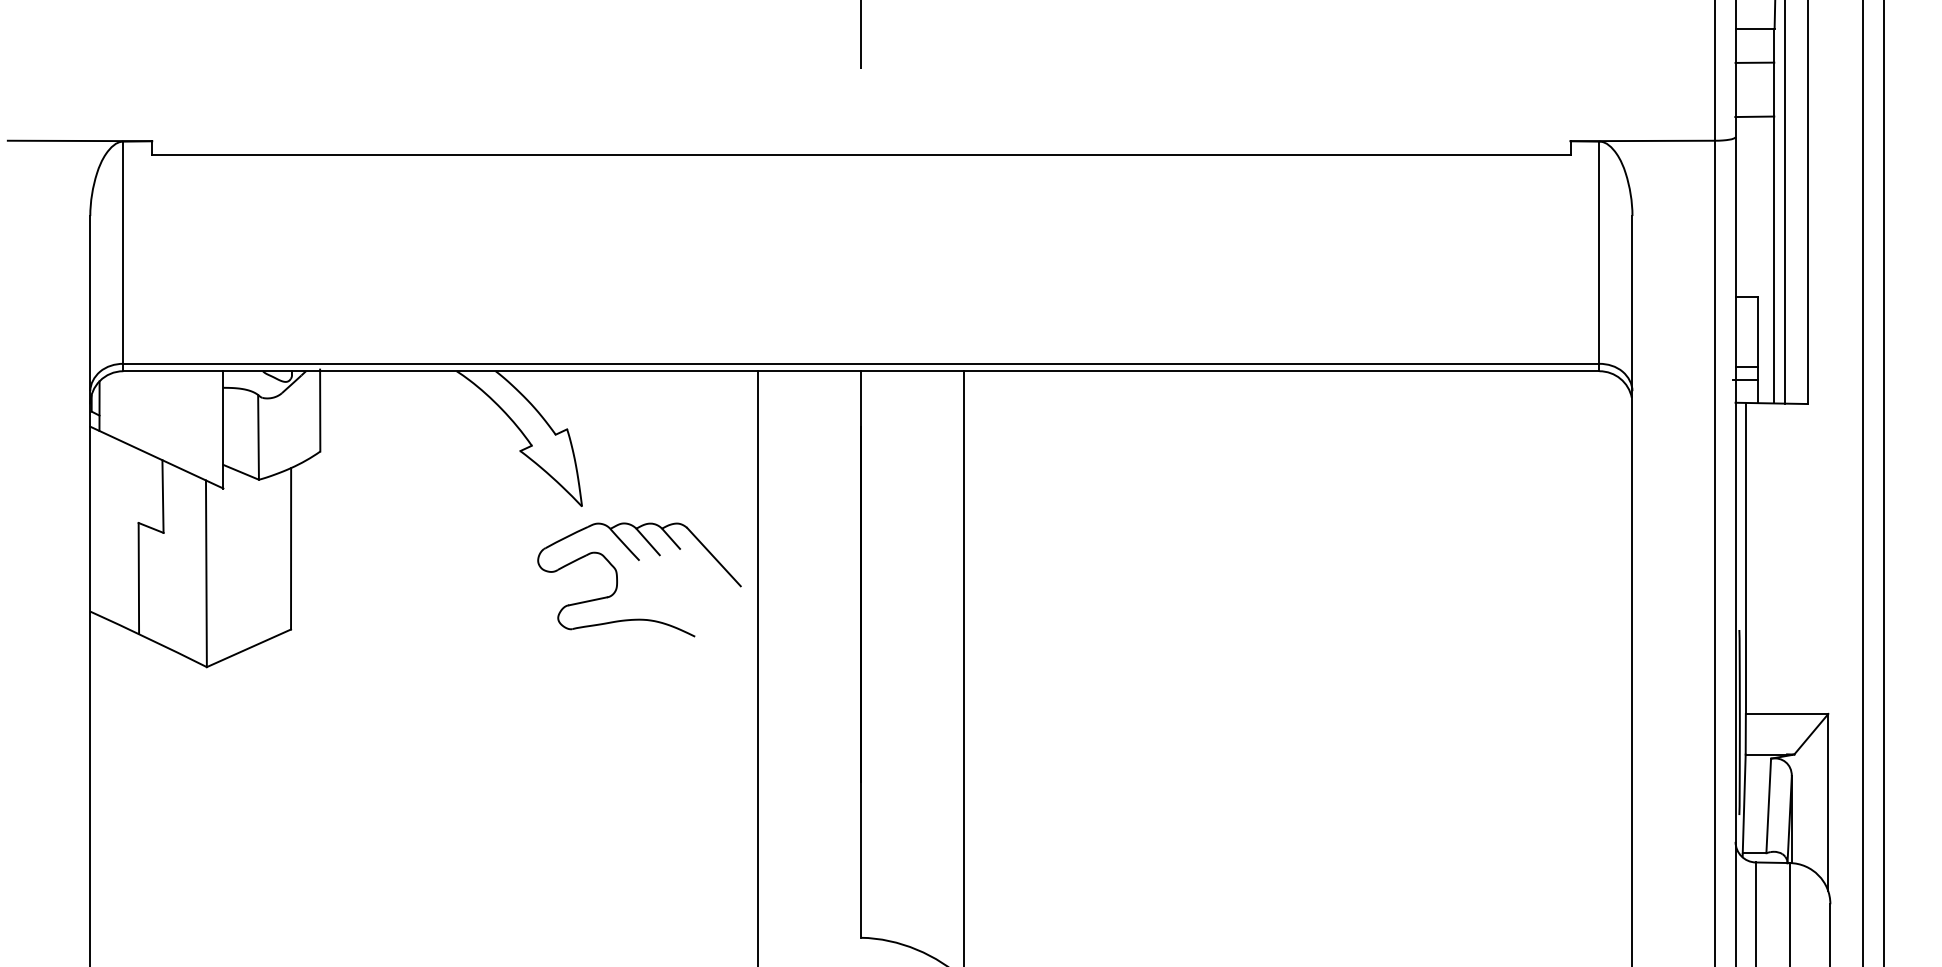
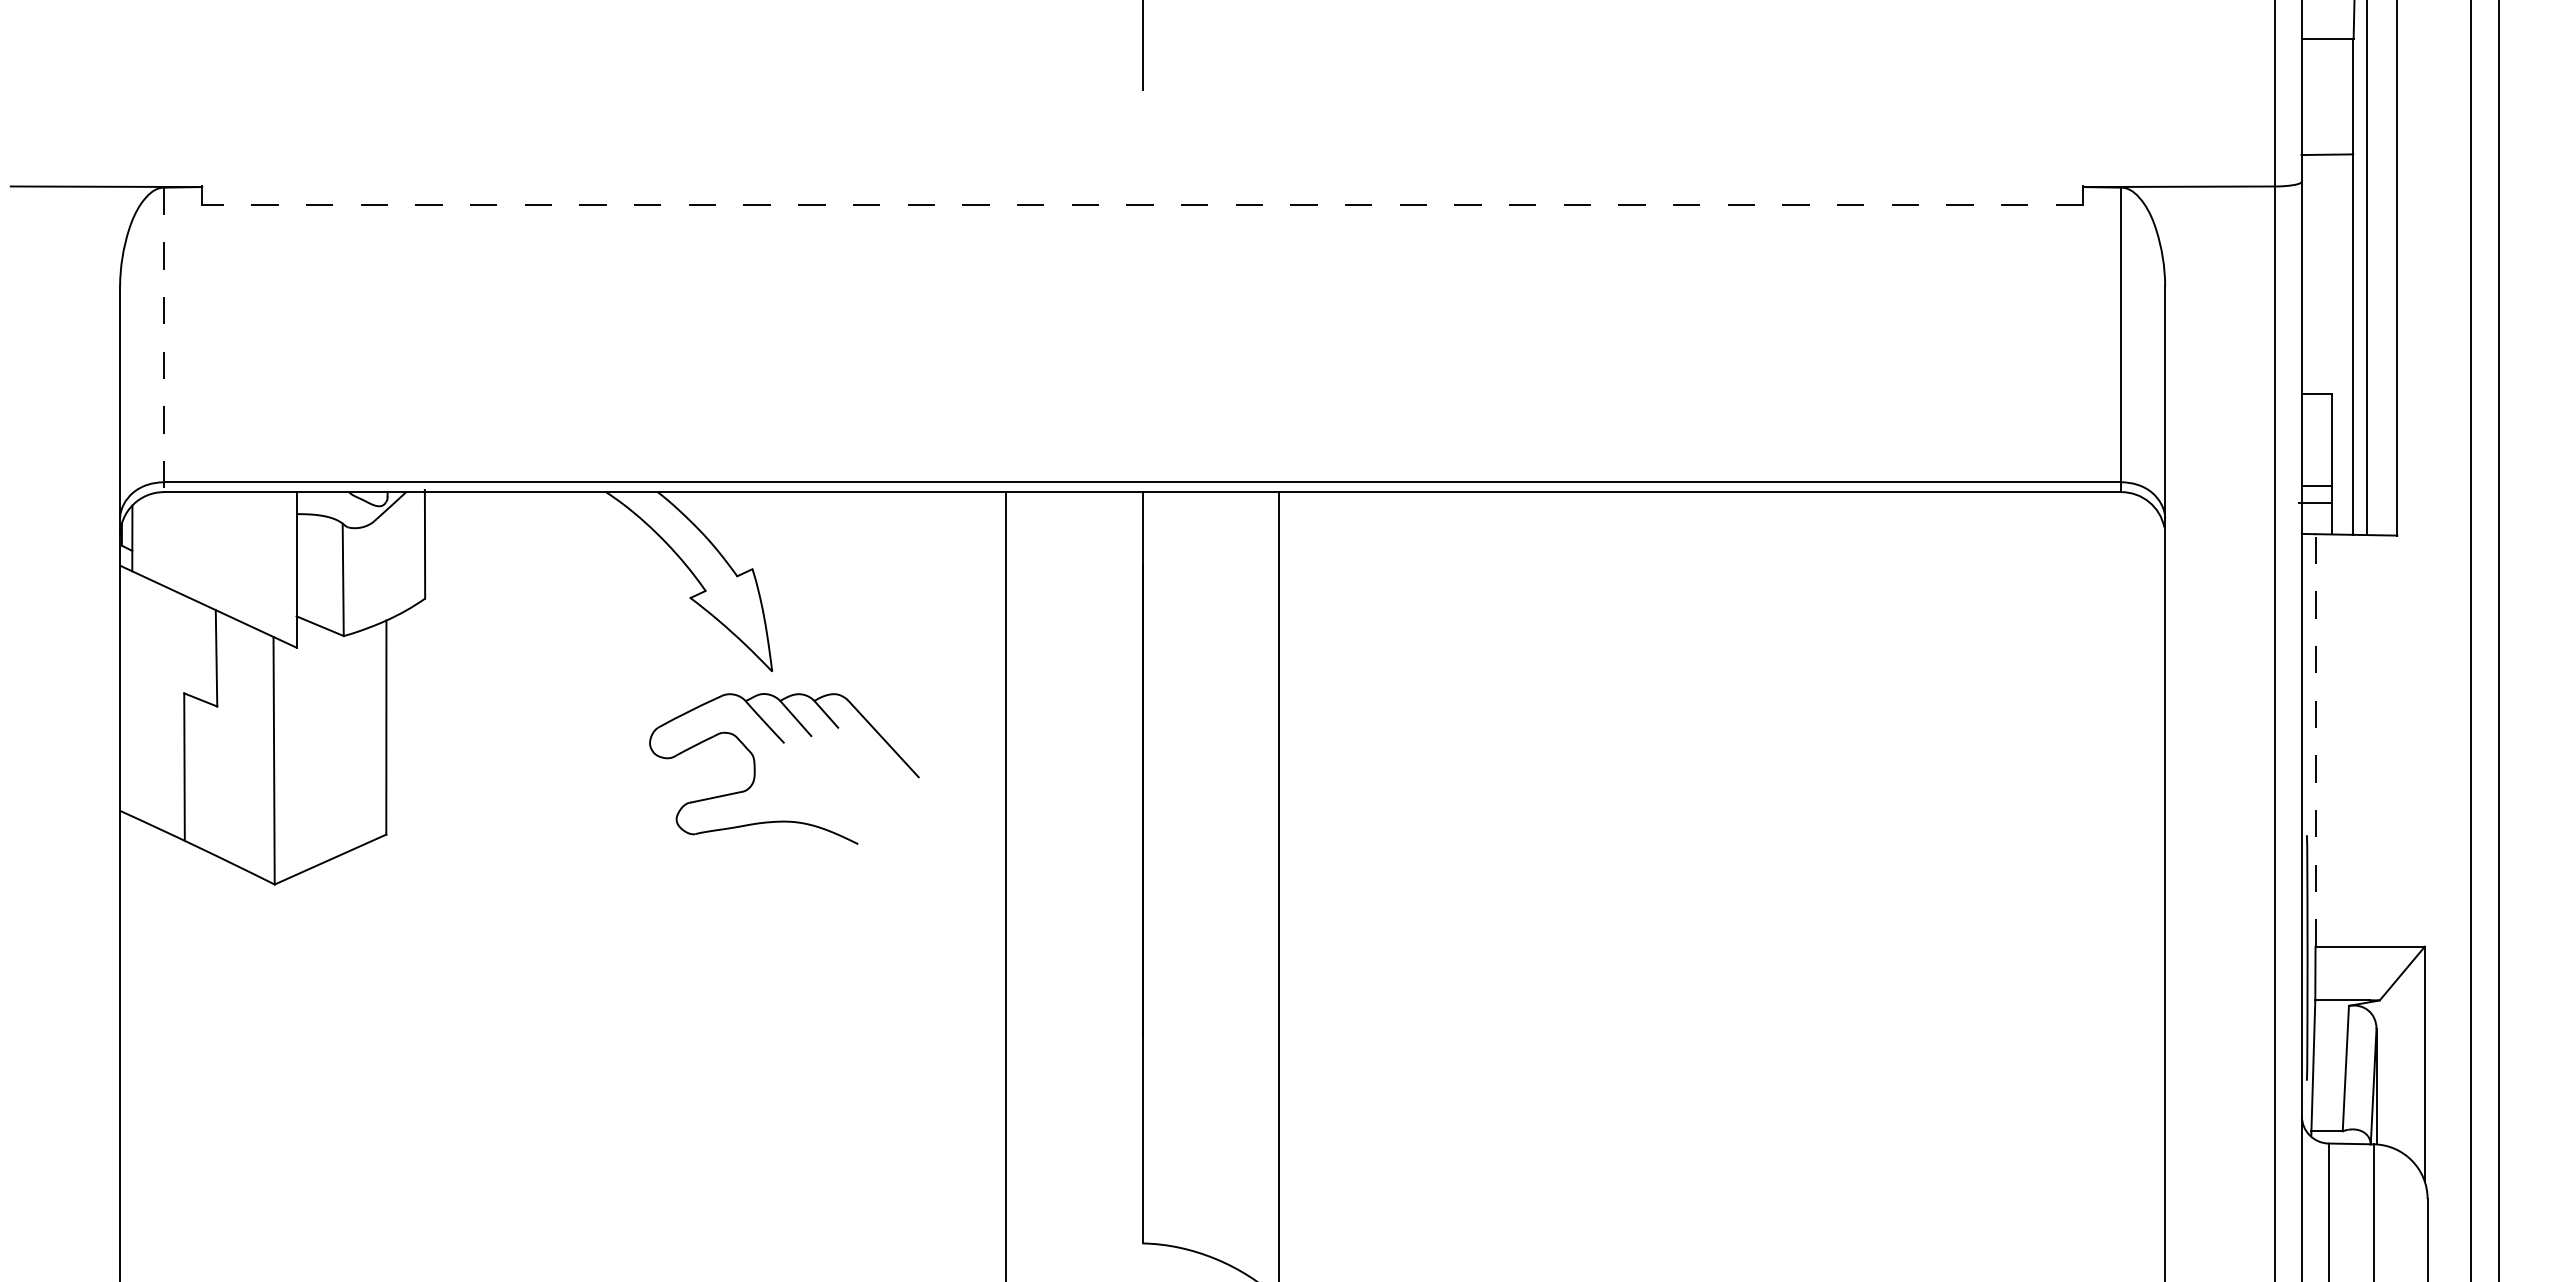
line: (1754, 62) -> (2327, 82), removed
line: (861, 155) -> (1142, 205), solid -> dashed
line: (123, 256) -> (163, 340), solid -> dashed
line: (1745, 557) -> (2315, 739), solid -> dashed
part: (639, 560) -> (784, 743), moved

